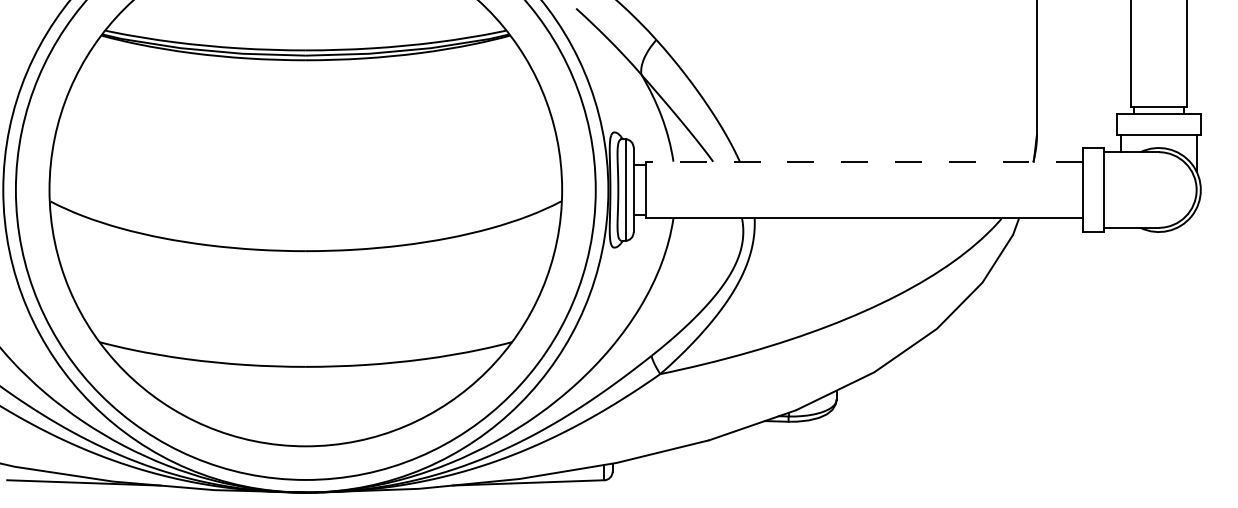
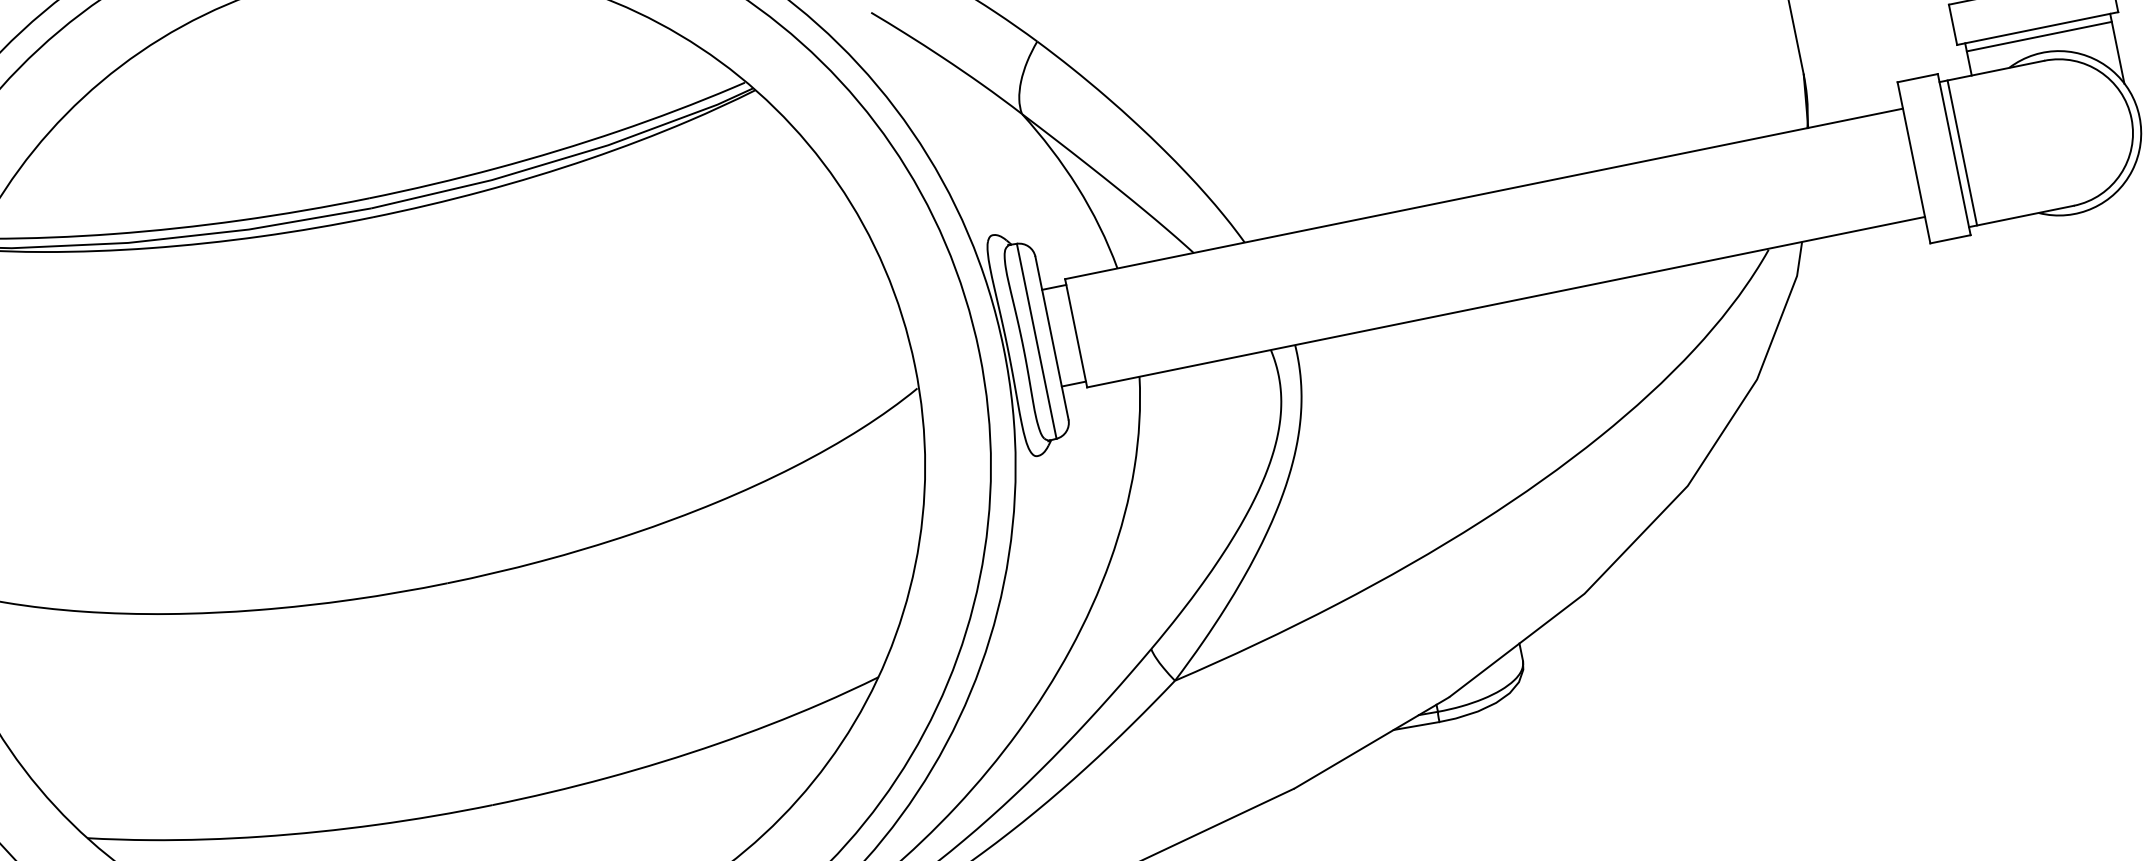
line: (1158, 139) -> (2038, 36), added
line: (864, 161) -> (1483, 193), dashed -> solid
line: (1108, 189) -> (1962, 151), added

